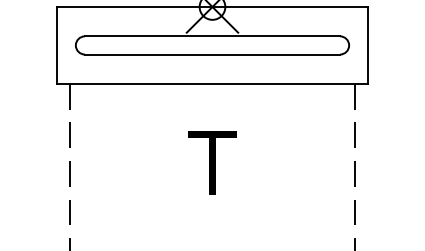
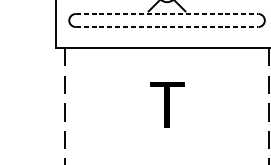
line: (212, 36) -> (167, 14), solid -> dashed
line: (212, 54) -> (167, 27), solid -> dashed

